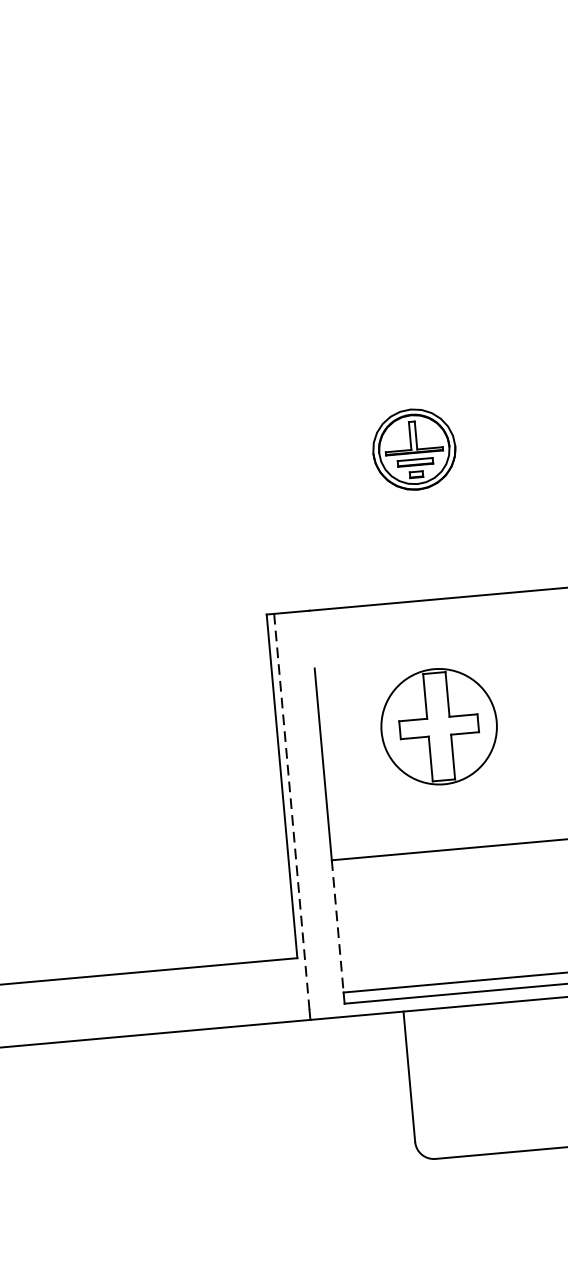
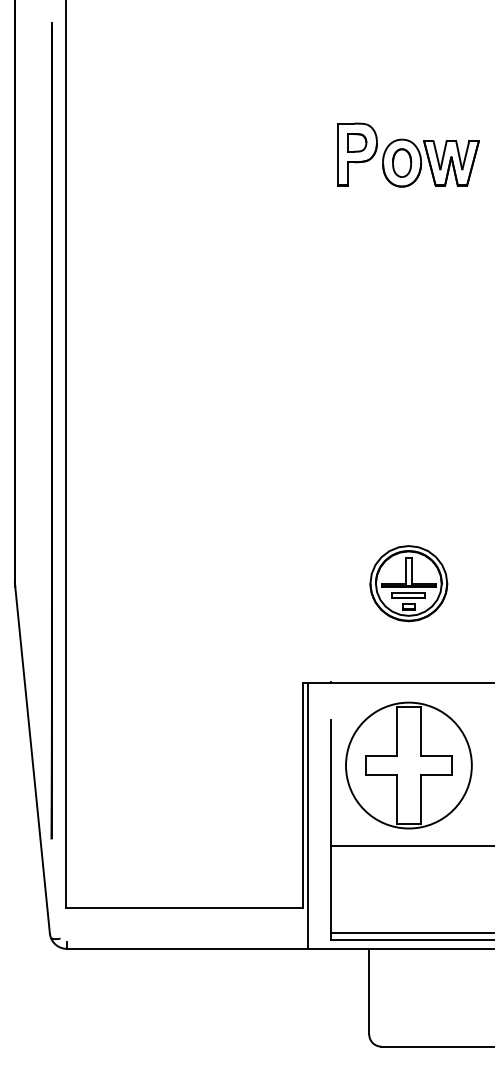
part: (413, 449) -> (408, 583), size x1.43
part: (438, 726) -> (408, 765), size x1.67
line: (292, 811) -> (308, 812), dashed -> solid
line: (338, 927) -> (331, 890), dashed -> solid

